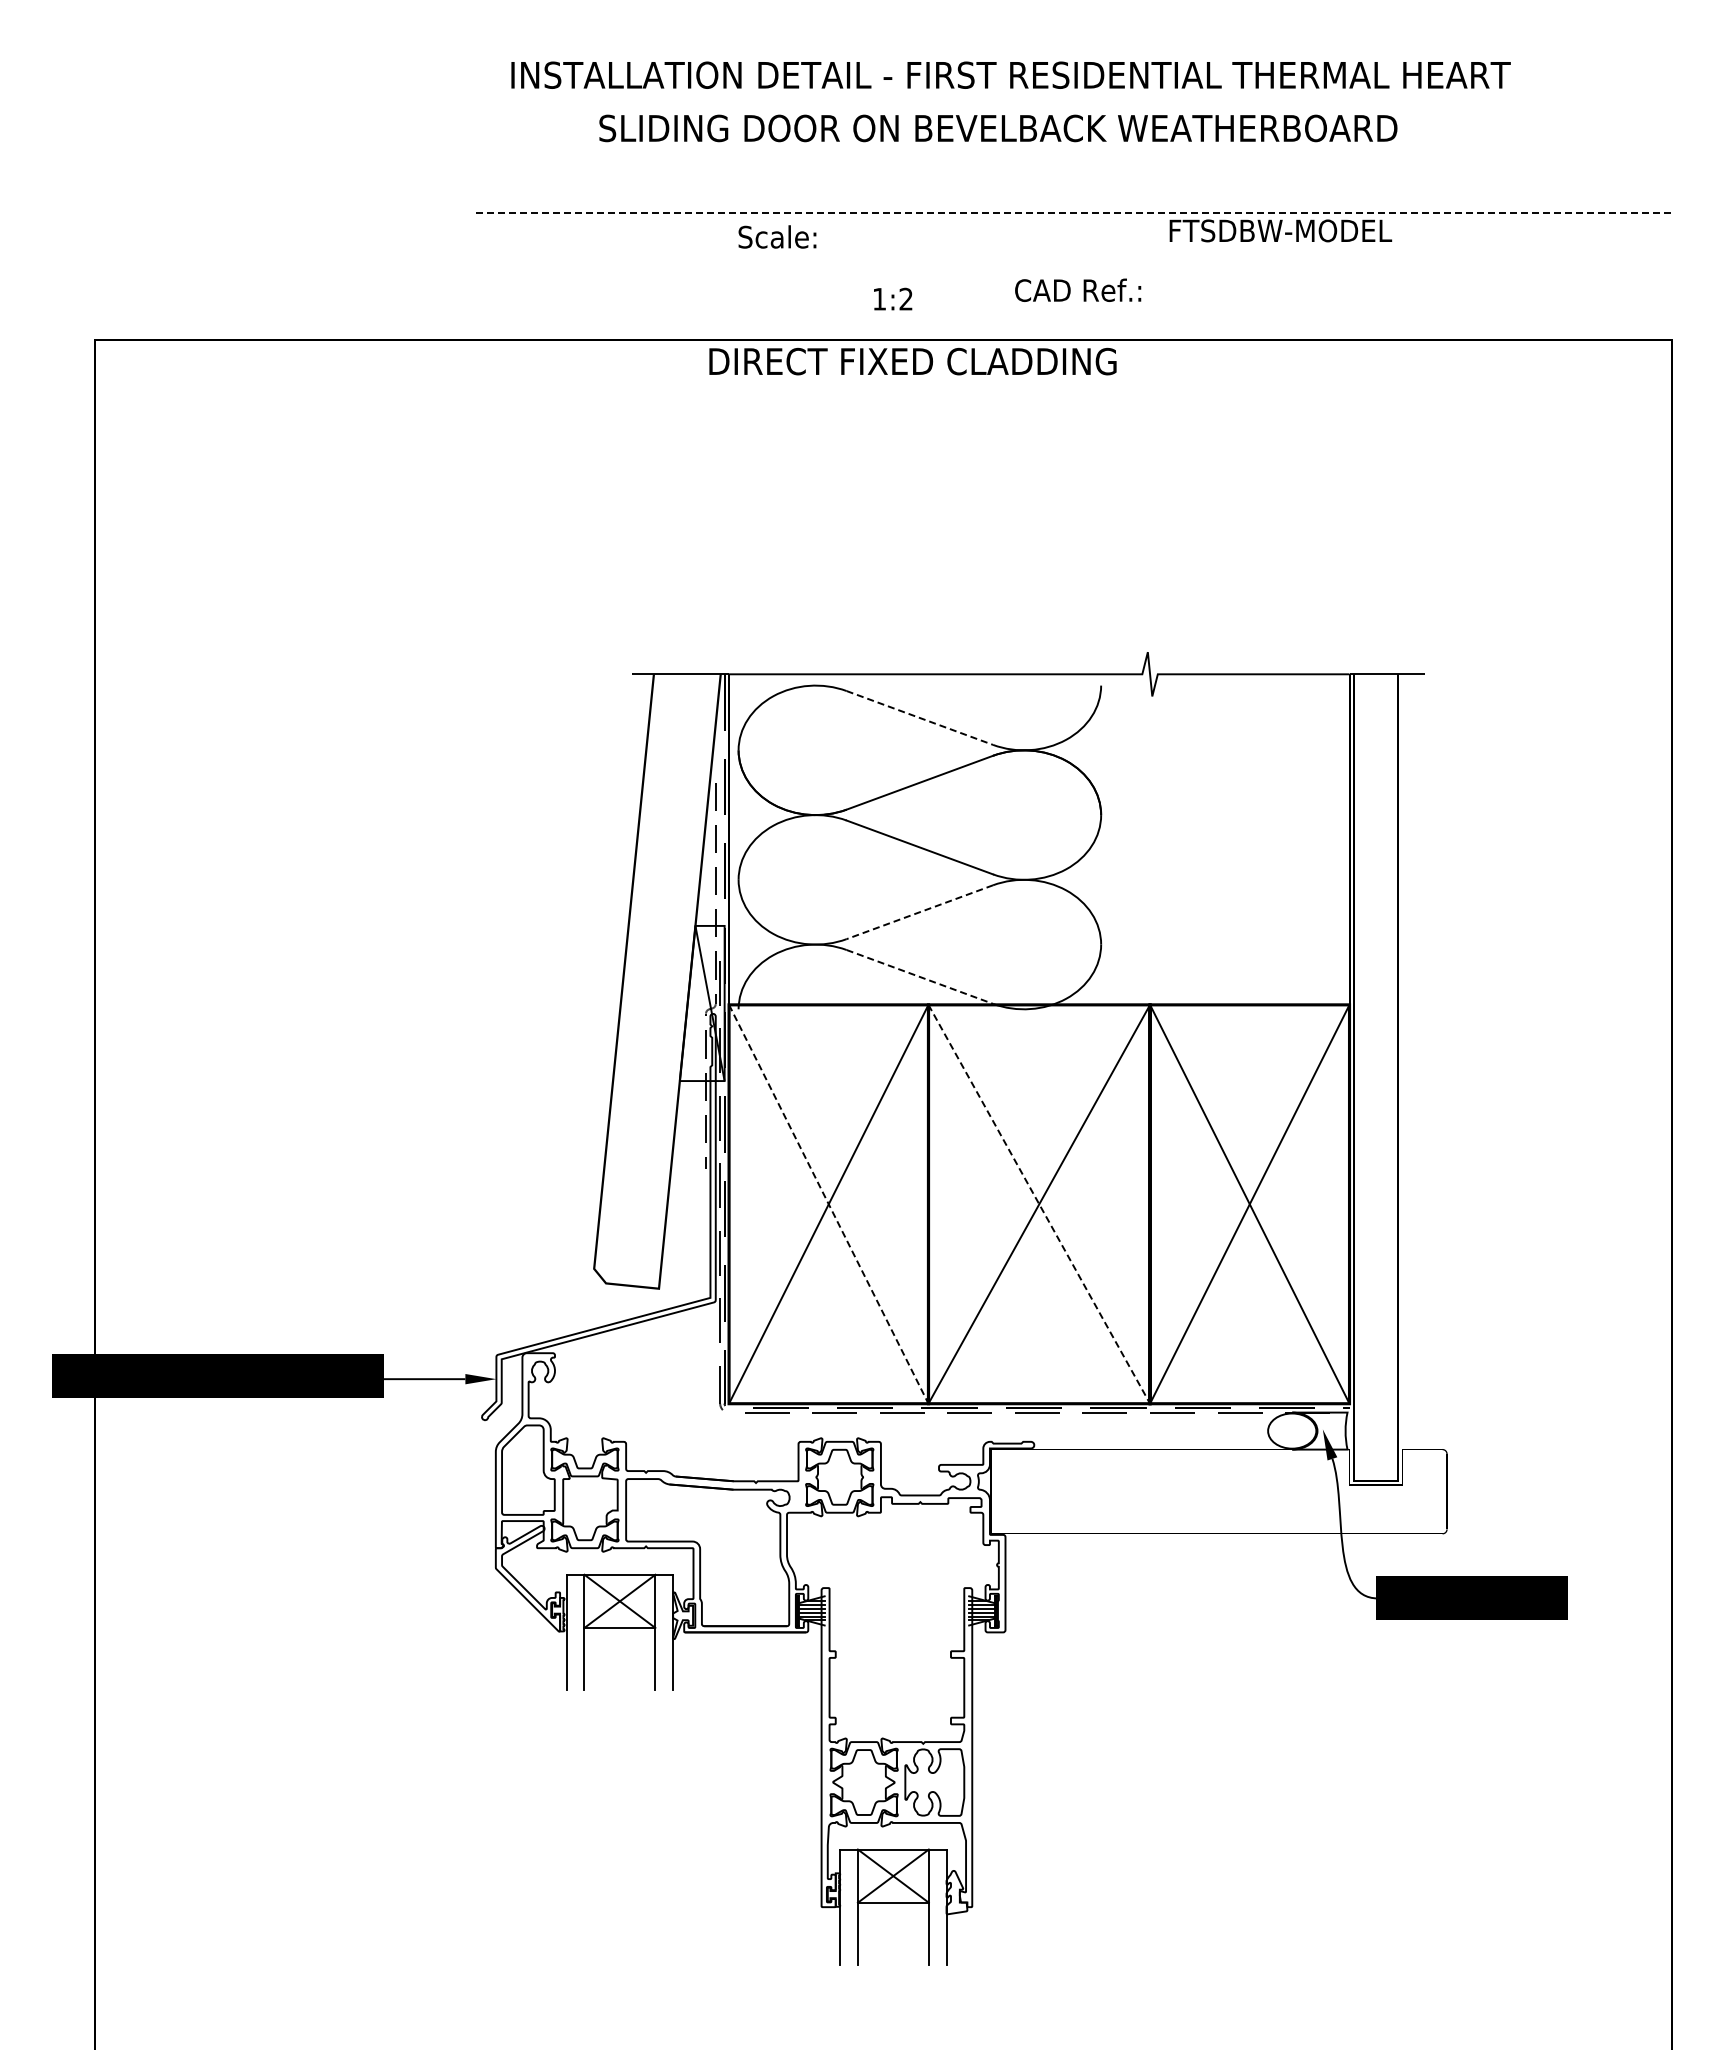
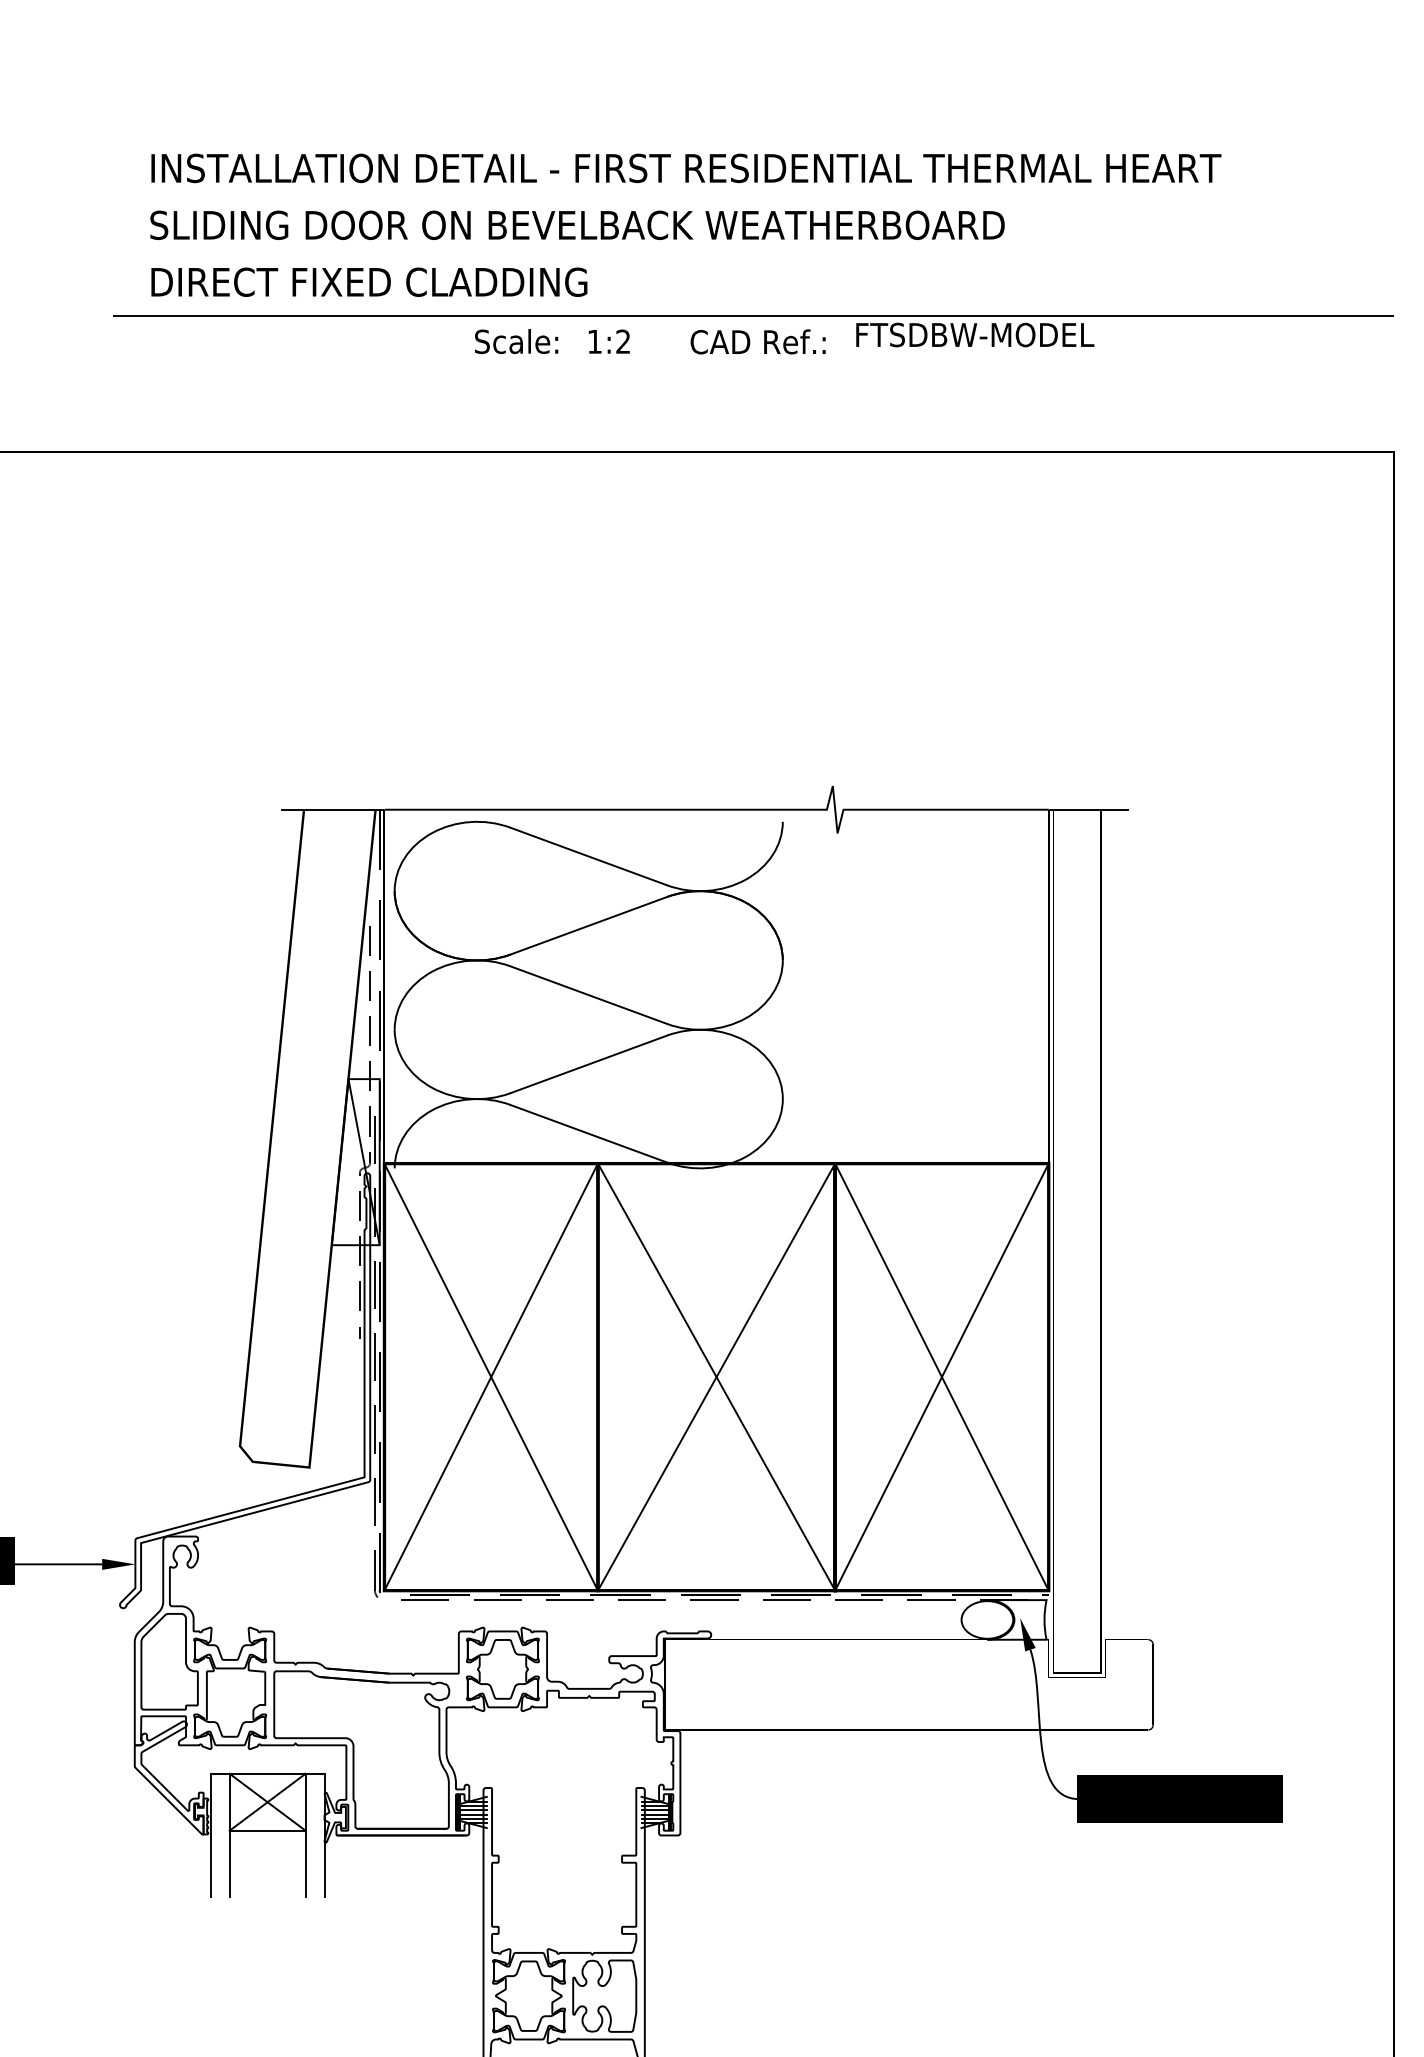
text: (998, 128) -> (577, 225), moved
line: (1074, 213) -> (754, 316), dashed -> solid
text: (777, 236) -> (516, 341), moved
text: (1078, 289) -> (758, 341), moved
text: (893, 298) -> (609, 341), moved
text: (912, 361) -> (368, 282), moved
line: (920, 718) -> (589, 857), dashed -> solid
line: (919, 912) -> (588, 1064), dashed -> solid
line: (920, 977) -> (589, 1134), dashed -> solid
line: (828, 1204) -> (490, 1377), dashed -> solid
line: (1039, 1204) -> (716, 1377), dashed -> solid

